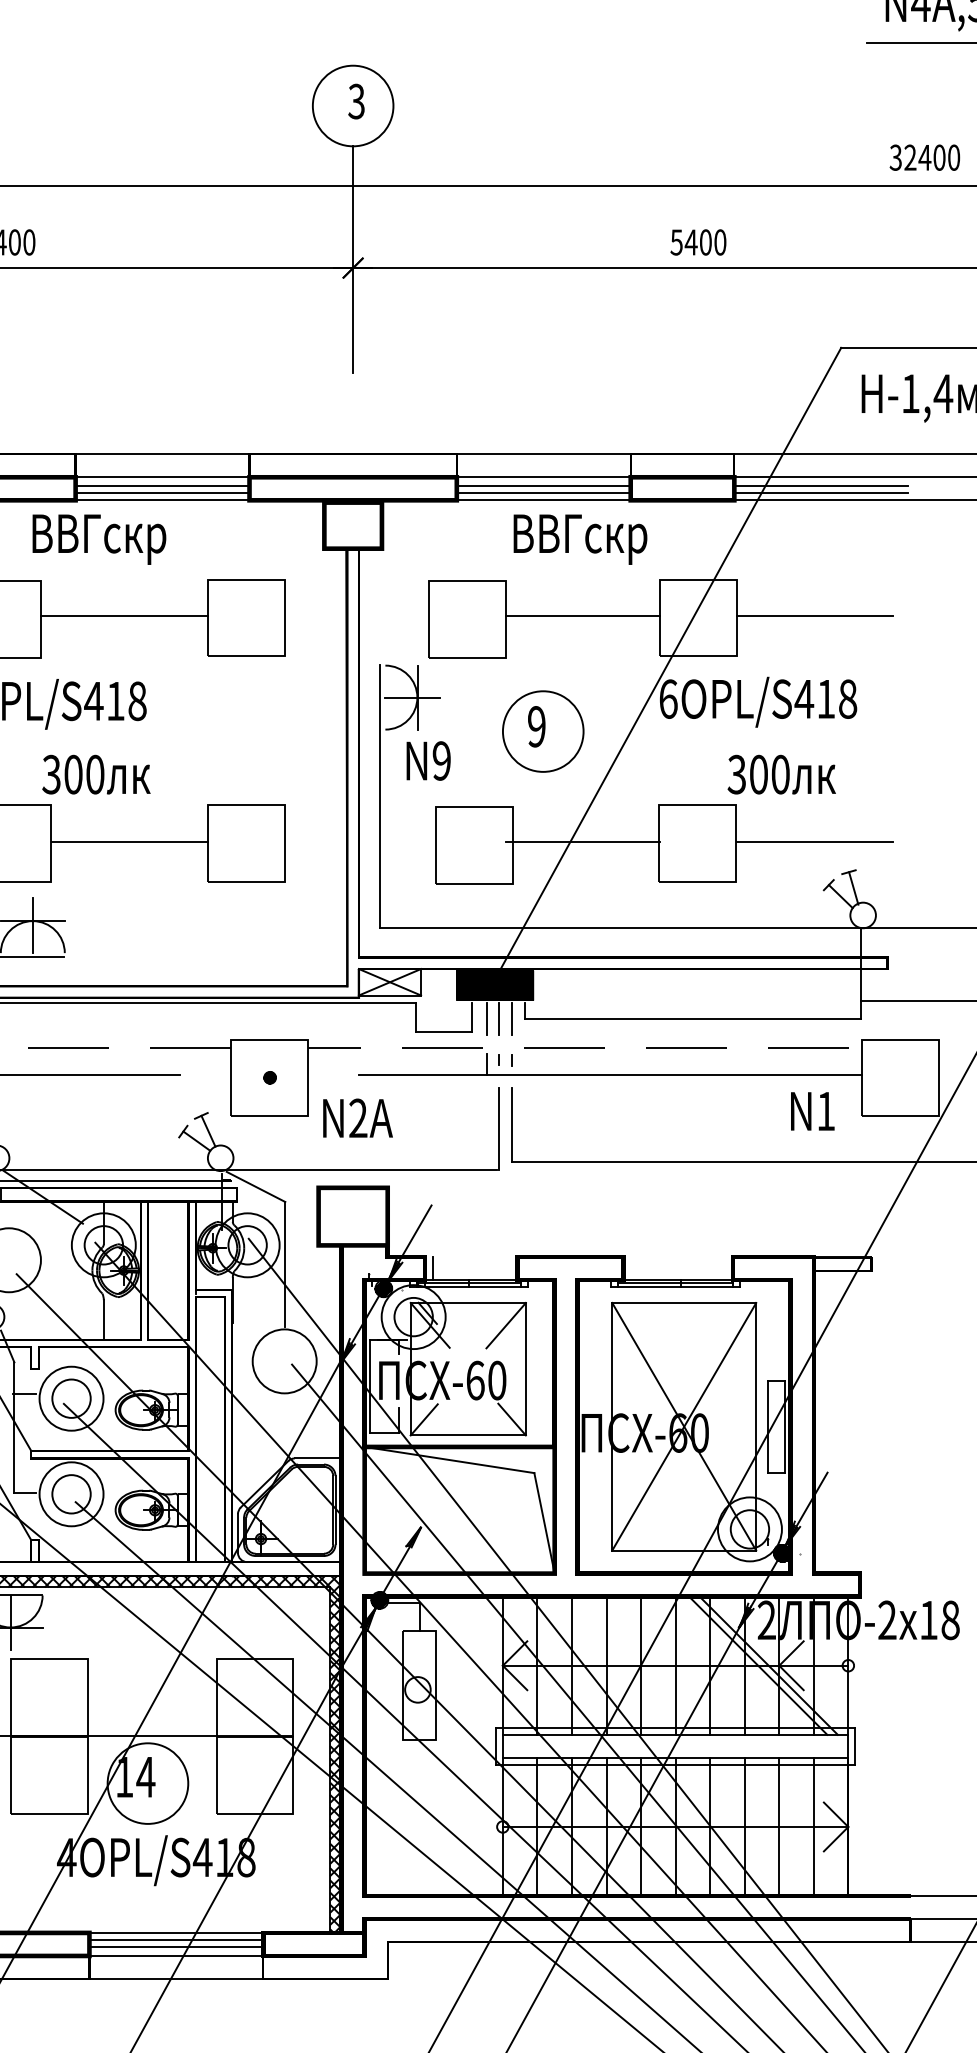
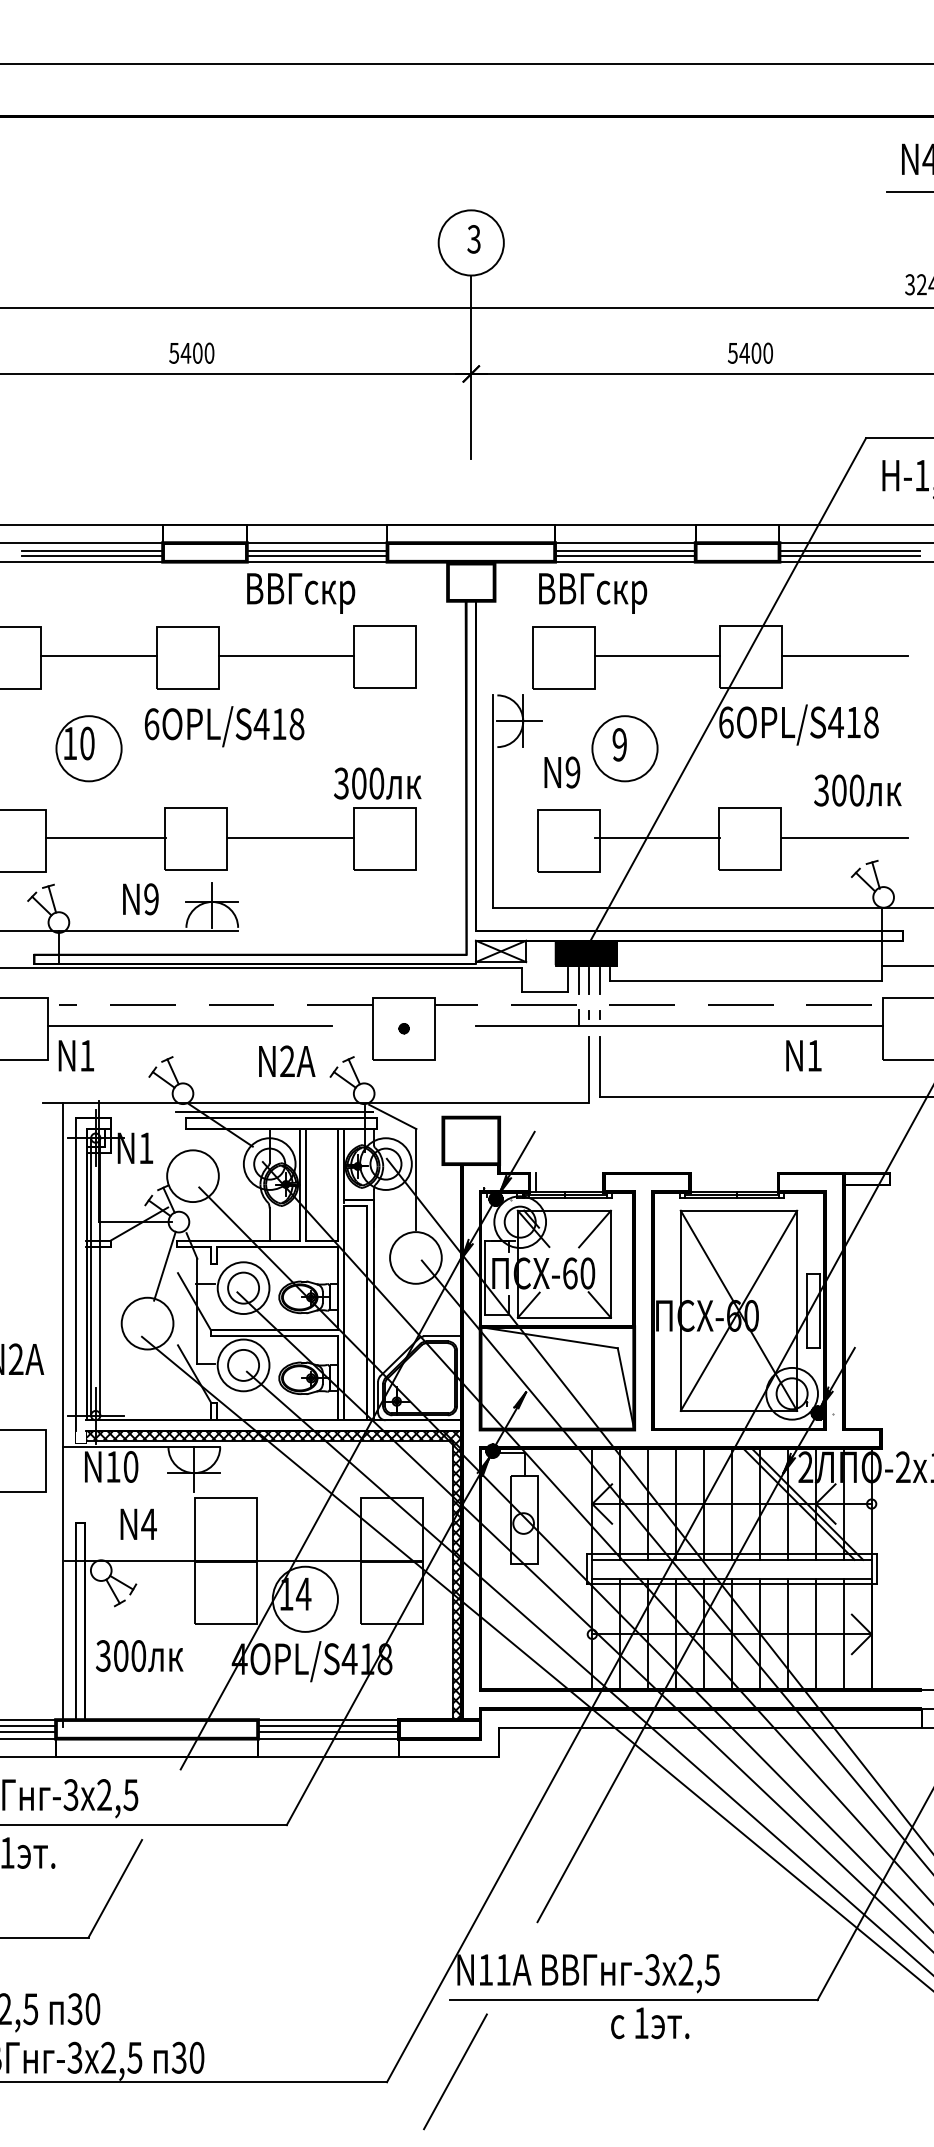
text: (99, 539) -> (301, 593), moved
text: (580, 539) -> (593, 593), moved
text: (428, 760) -> (562, 772), moved
text: (96, 774) -> (377, 783), moved
text: (781, 774) -> (857, 790), moved
text: (812, 1110) -> (803, 1055), moved
text: (358, 1117) -> (287, 1060), moved

